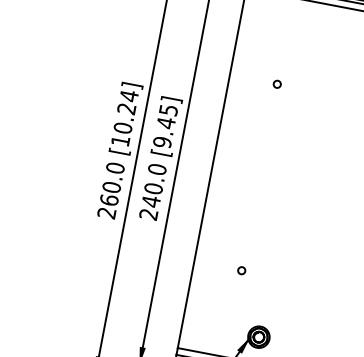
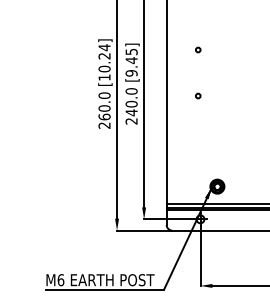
circle: (277, 83) -> (198, 49), moved
circle: (242, 269) -> (198, 95), moved

